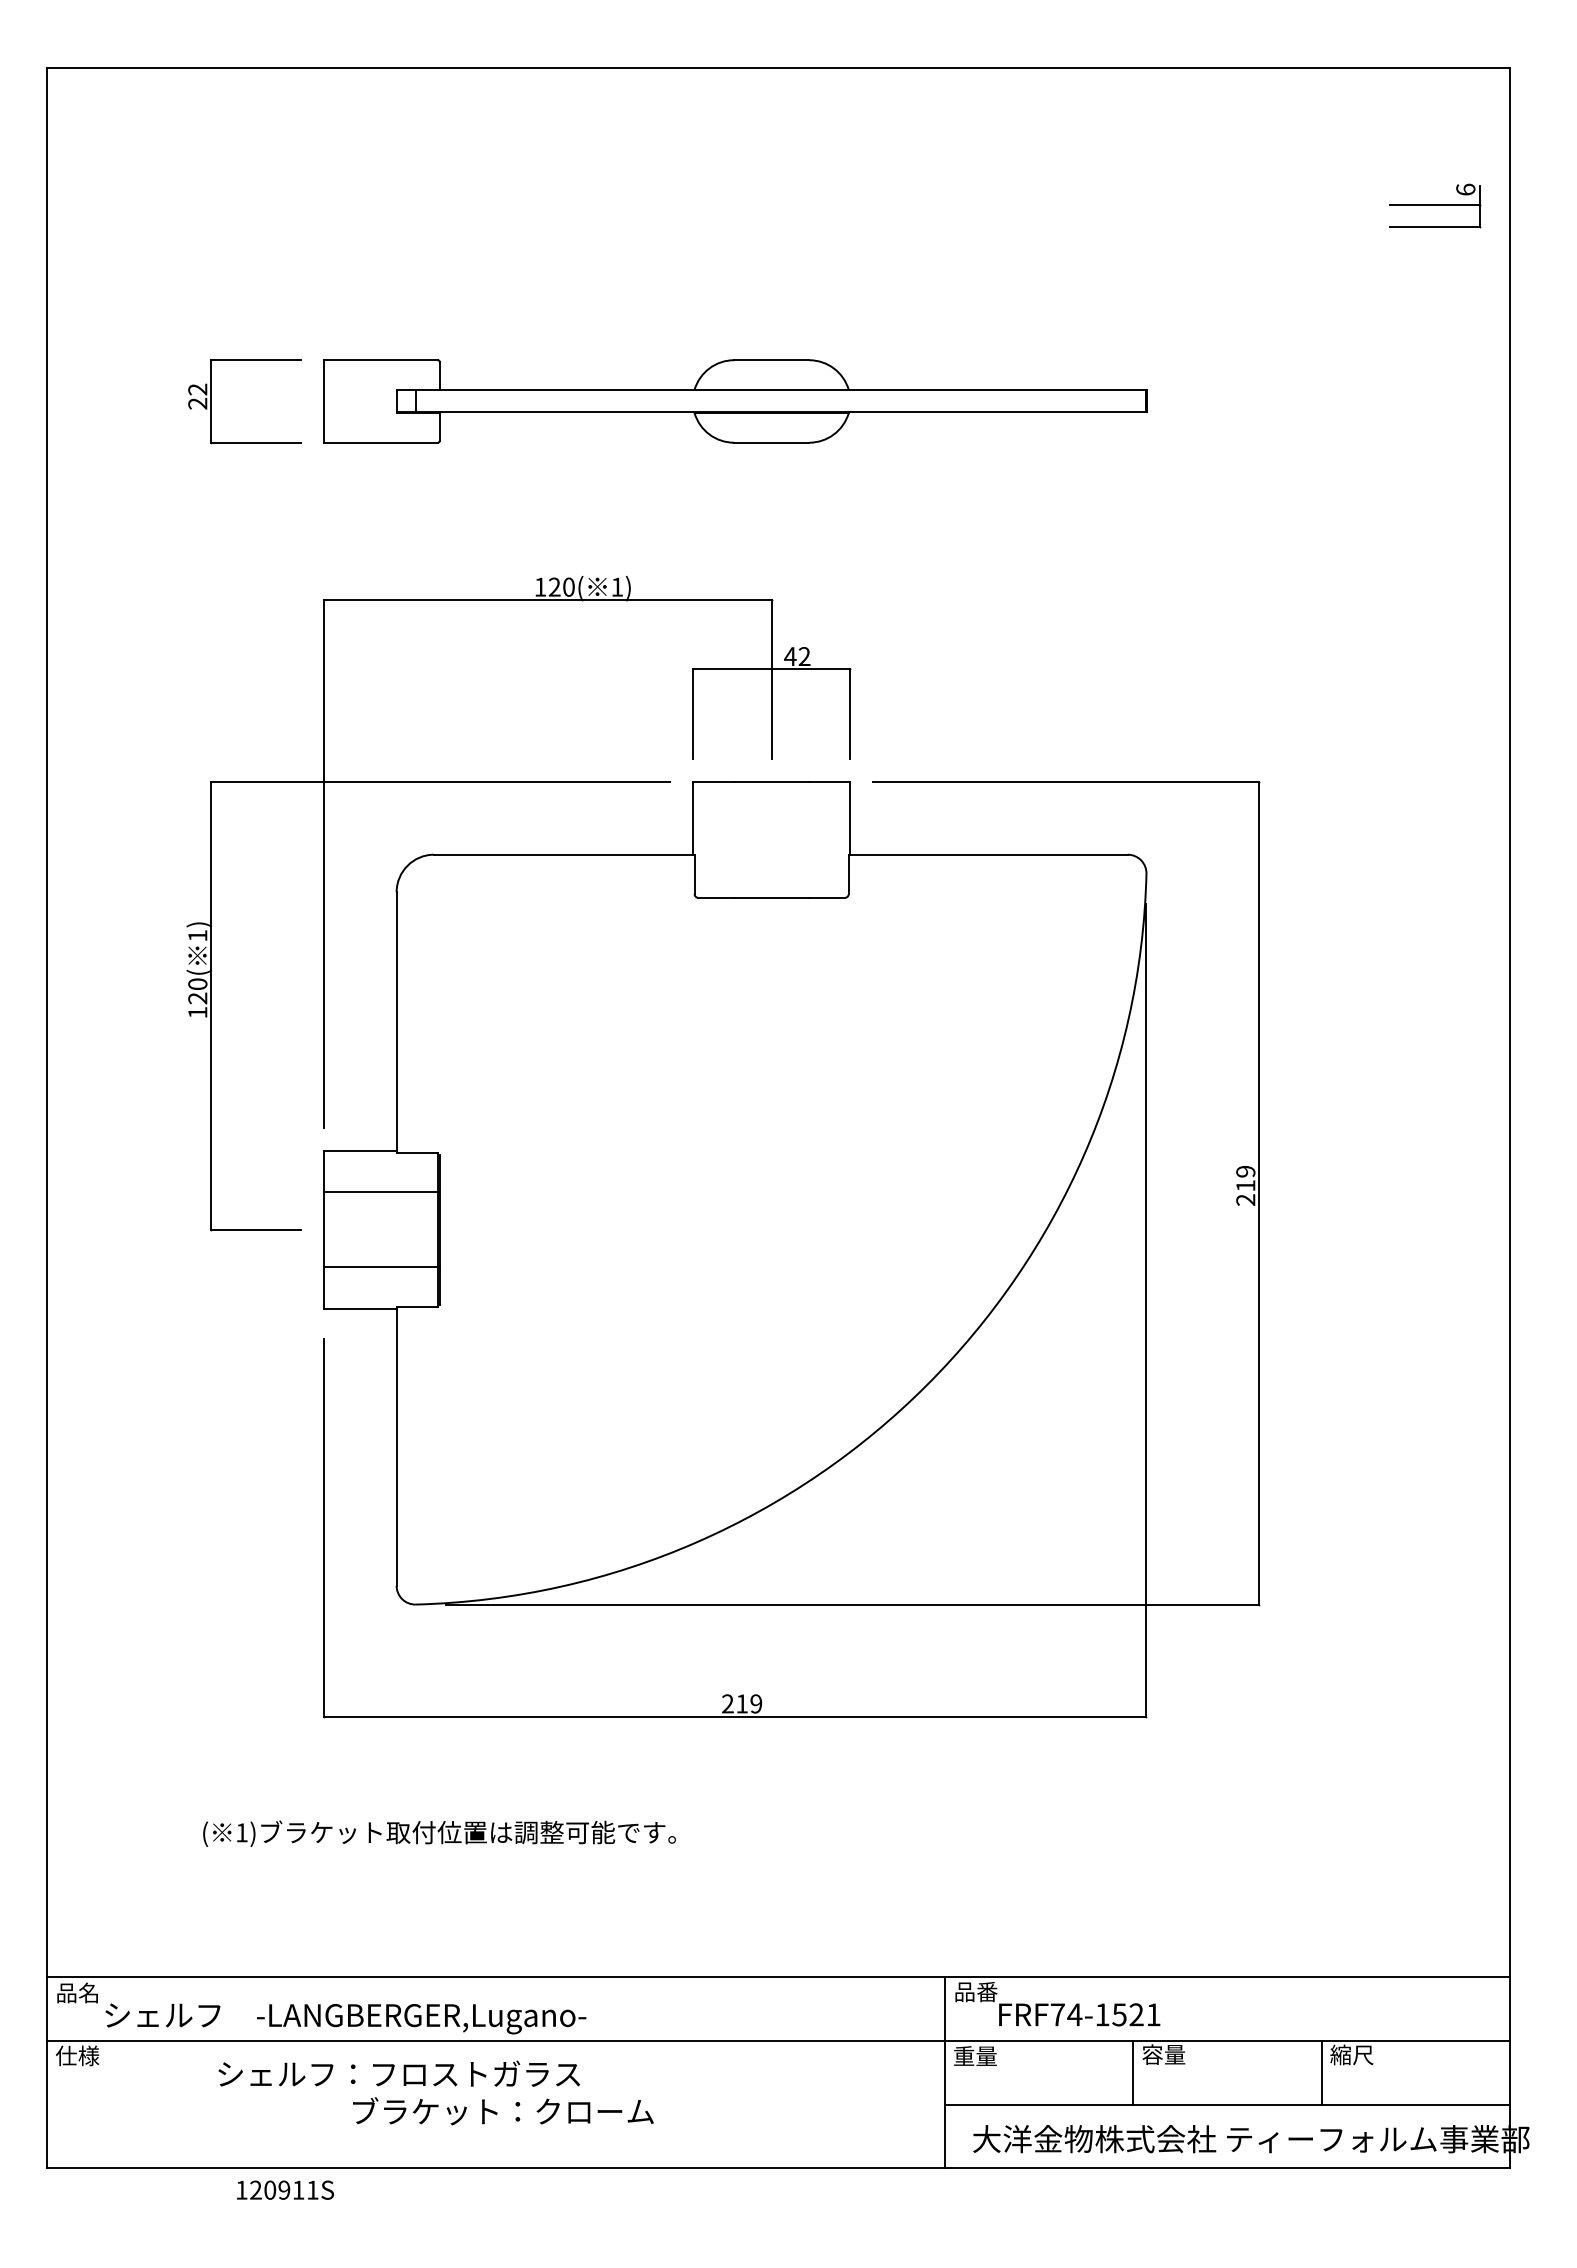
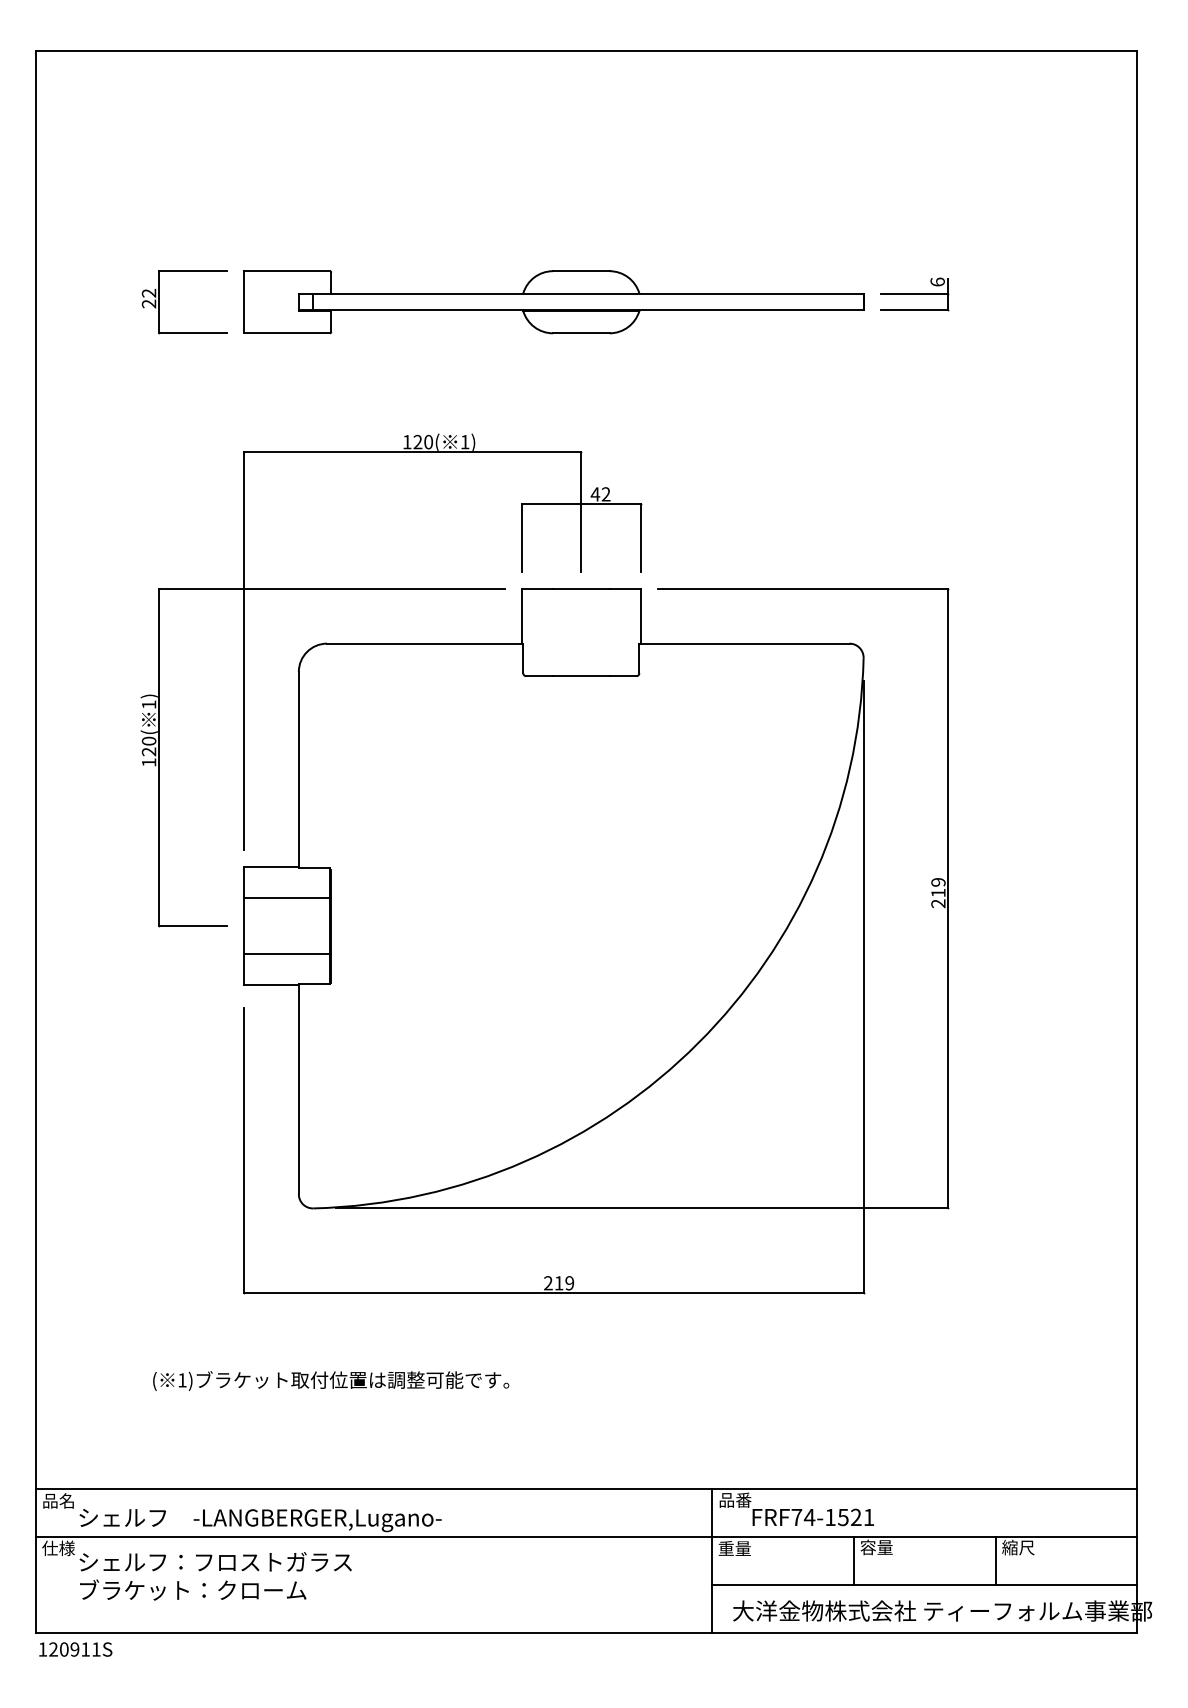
part: (1435, 205) -> (914, 293), moved
text: (398, 2073) -> (215, 1561), moved
text: (503, 2111) -> (193, 1590), moved
text: (285, 2189) -> (75, 1649), moved

